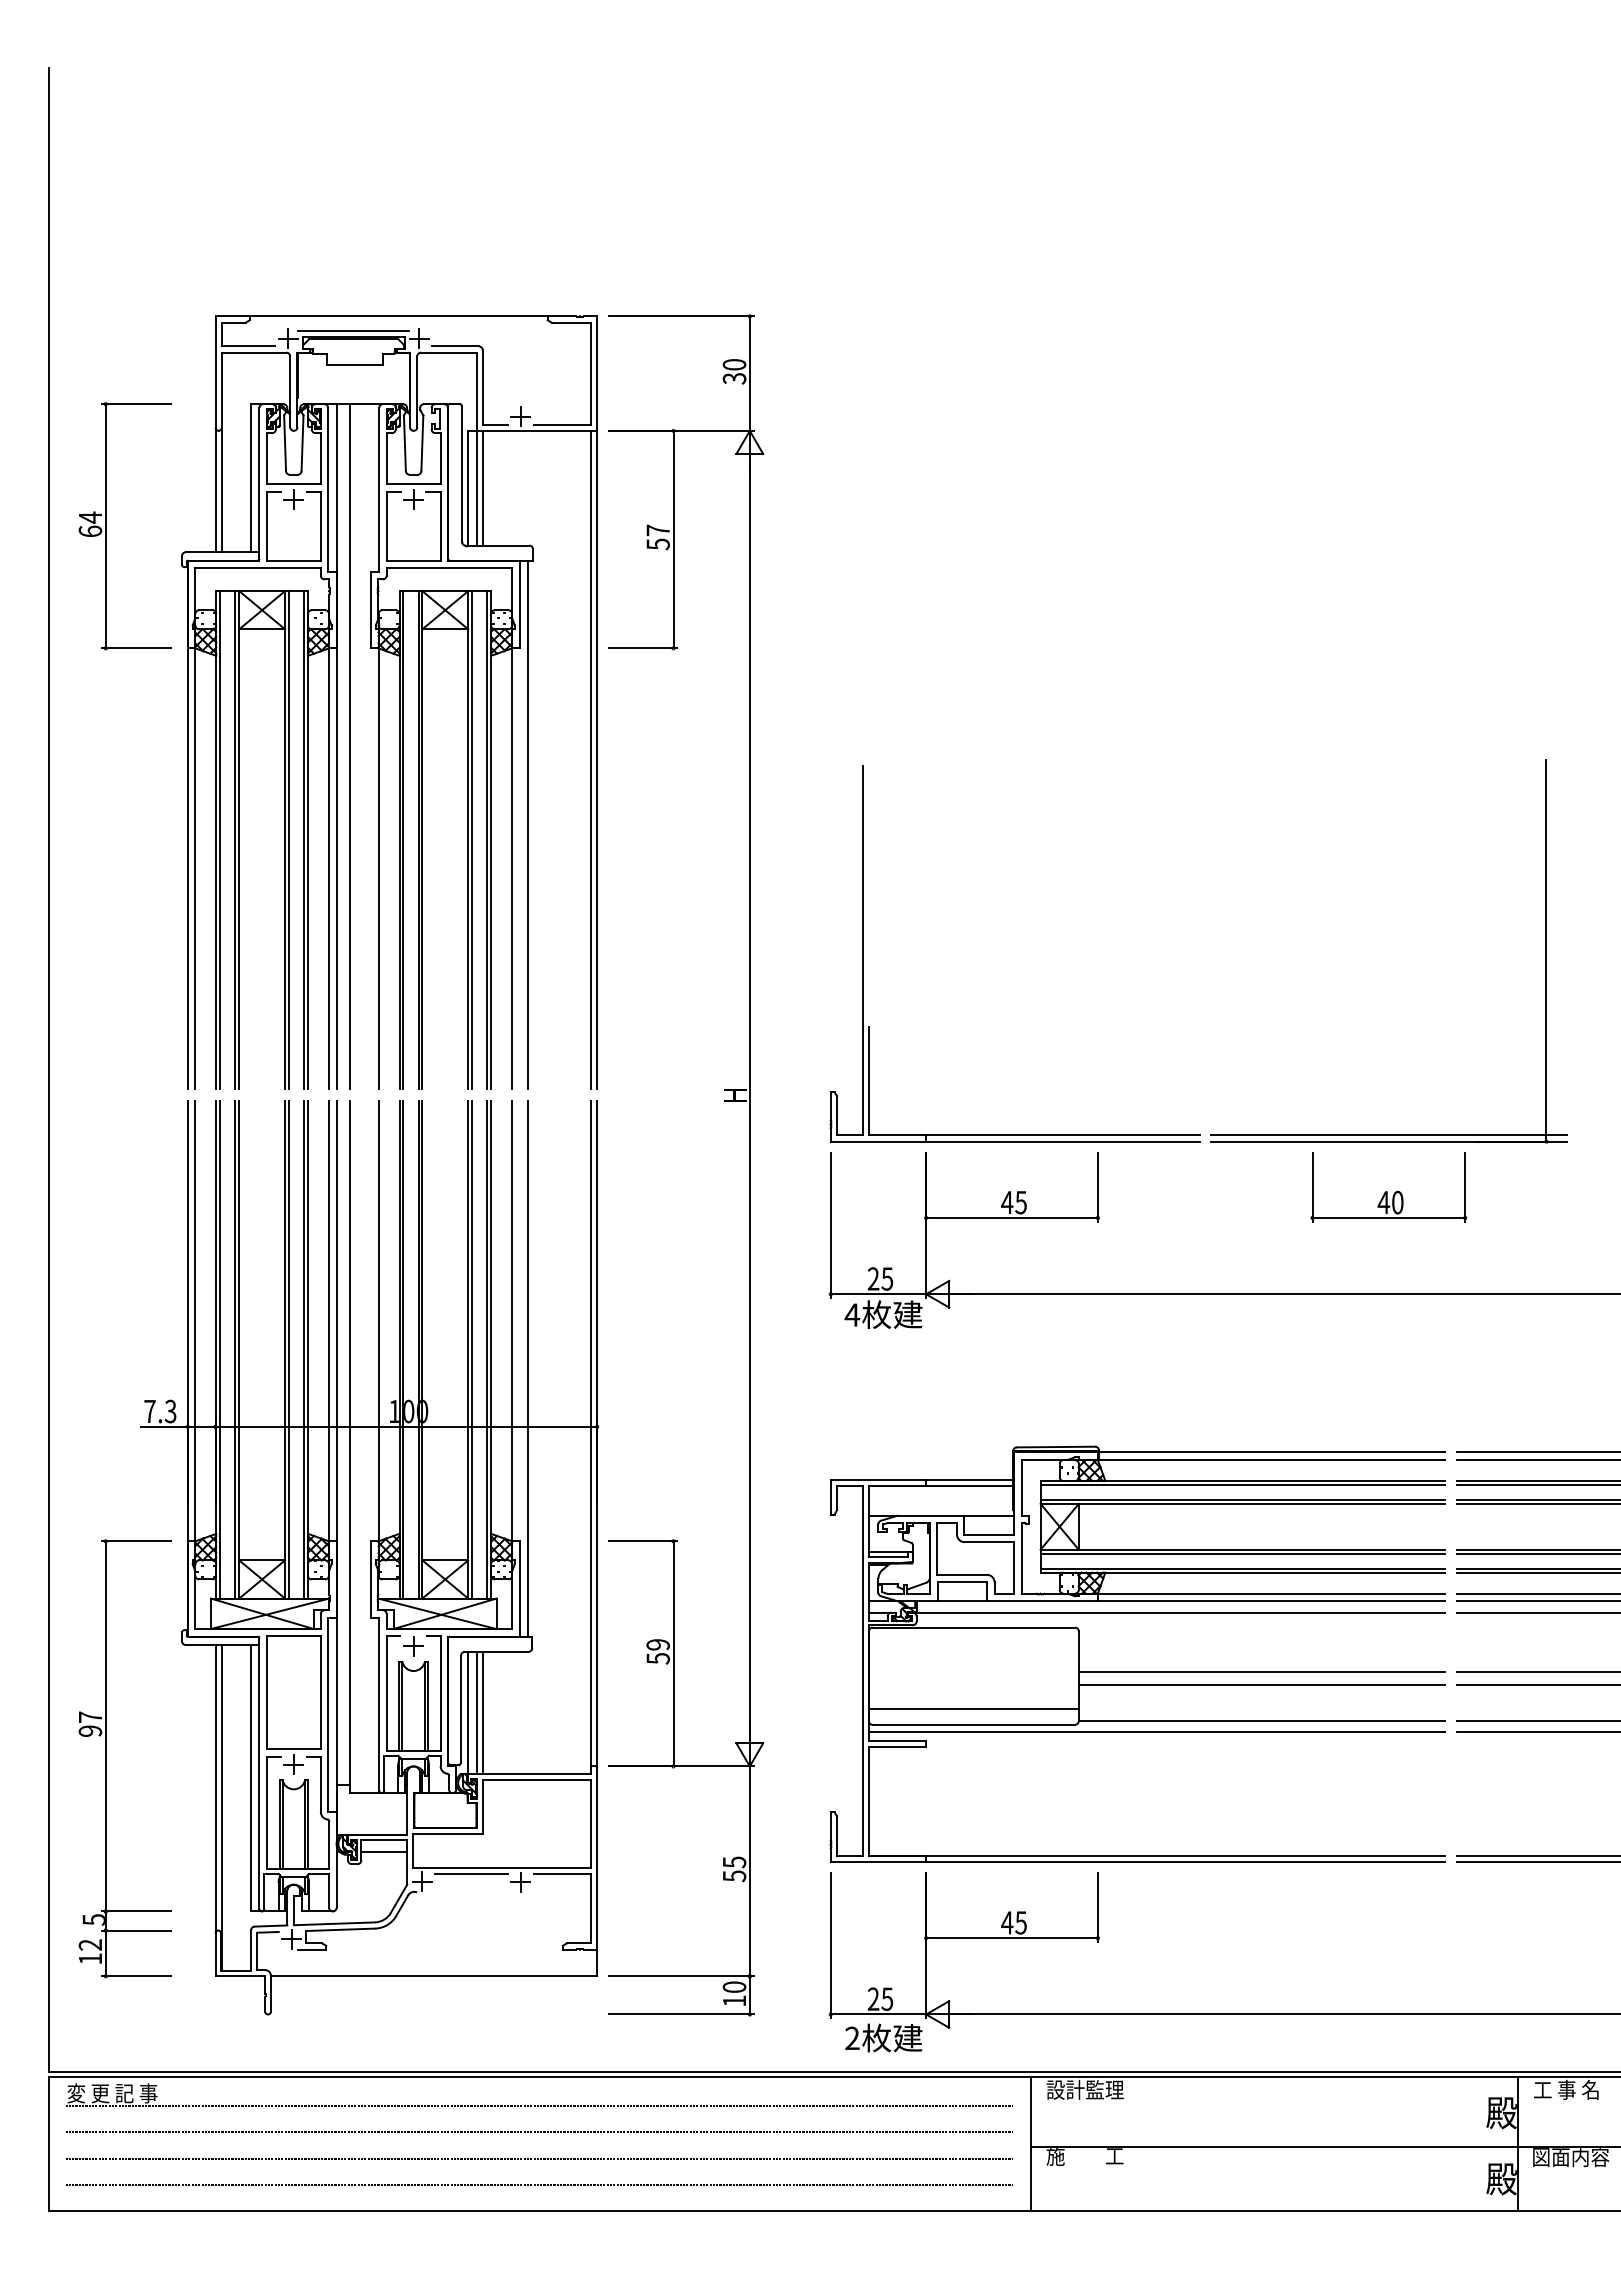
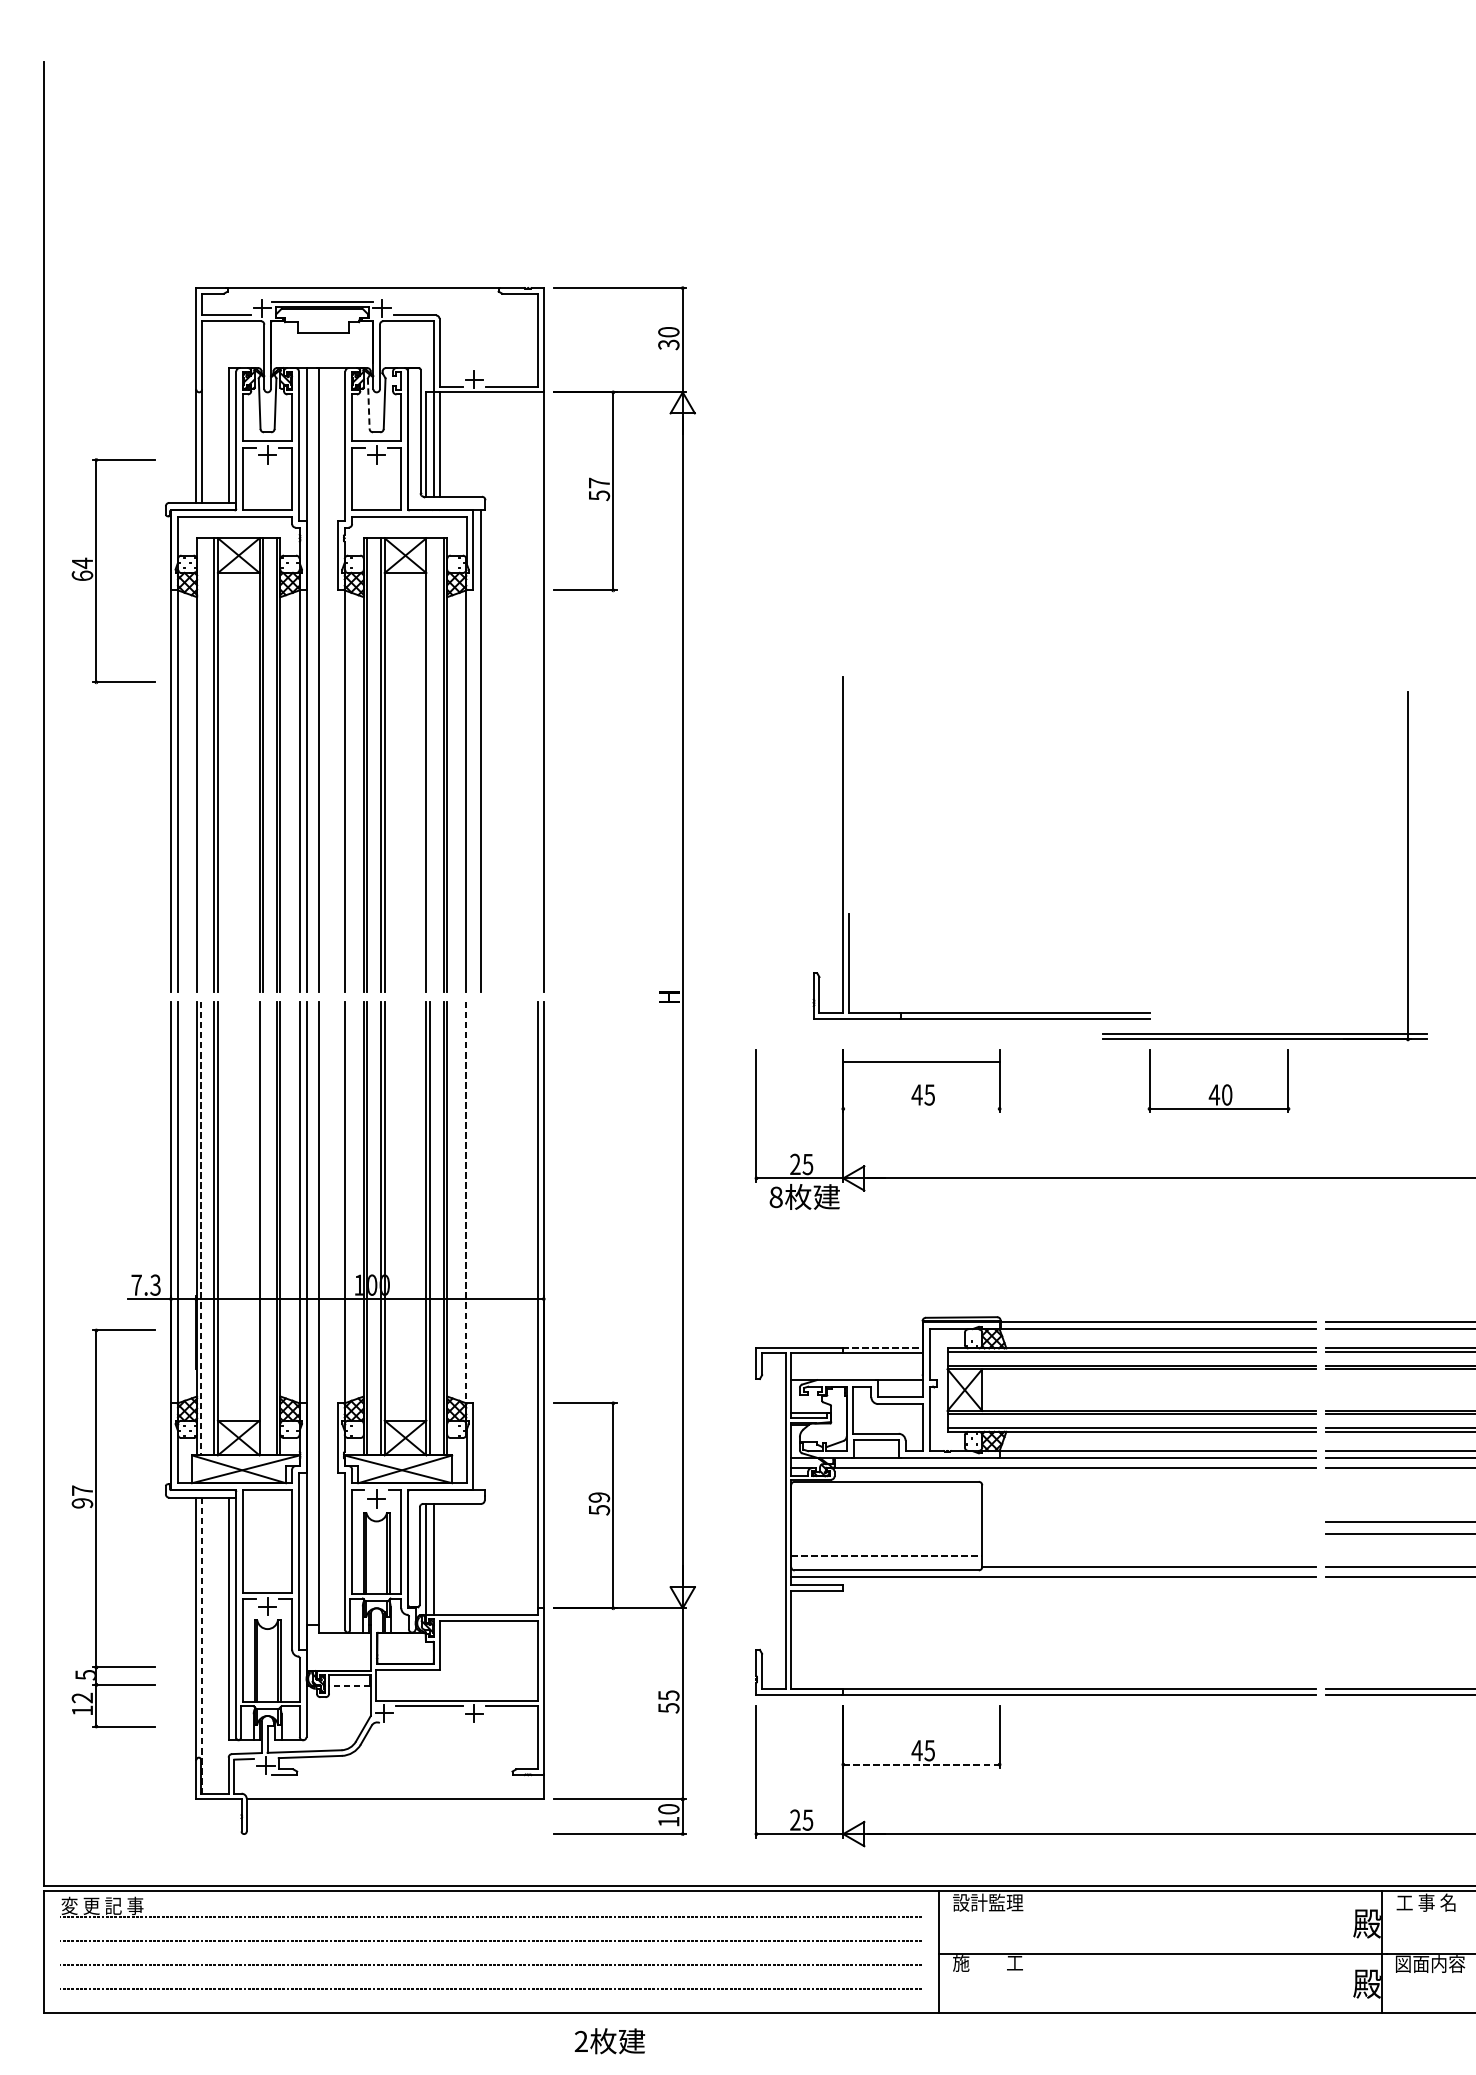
line: (404, 443) -> (368, 403), solid -> dashed
part: (106, 526) -> (97, 571), moved
line: (590, 759) -> (537, 691), removed
line: (220, 840) -> (200, 765), removed
line: (472, 840) -> (430, 765), removed
part: (863, 953) -> (843, 847), moved
part: (1388, 1187) -> (1218, 1081), moved
line: (1011, 1217) -> (920, 1061), moved
text: (852, 1314) -> (776, 1196), 4 -> 8
line: (512, 1322) -> (466, 1204), solid -> dashed
line: (220, 1349) -> (200, 1228), solid -> dashed
line: (288, 1349) -> (262, 1228), removed
line: (528, 1368) -> (481, 1245), removed
line: (969, 1480) -> (882, 1347), solid -> dashed
line: (1261, 1671) -> (1148, 1521), removed
line: (1261, 1684) -> (1148, 1533), removed
line: (973, 1709) -> (886, 1556), solid -> dashed
line: (482, 1712) -> (439, 1559), removed
part: (106, 1758) -> (97, 1528), moved
line: (221, 1808) -> (201, 1646), solid -> dashed
line: (384, 1851) -> (350, 1685), solid -> dashed
line: (1012, 1938) -> (921, 1764), solid -> dashed
text: (883, 2037) -> (609, 2040), moved

